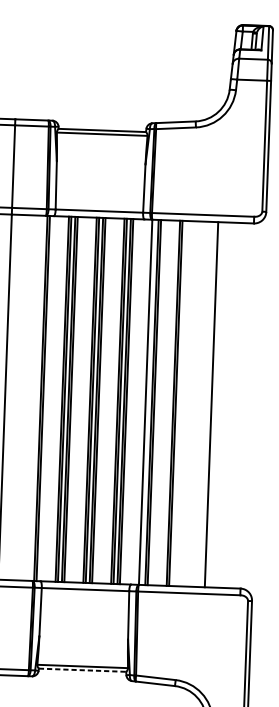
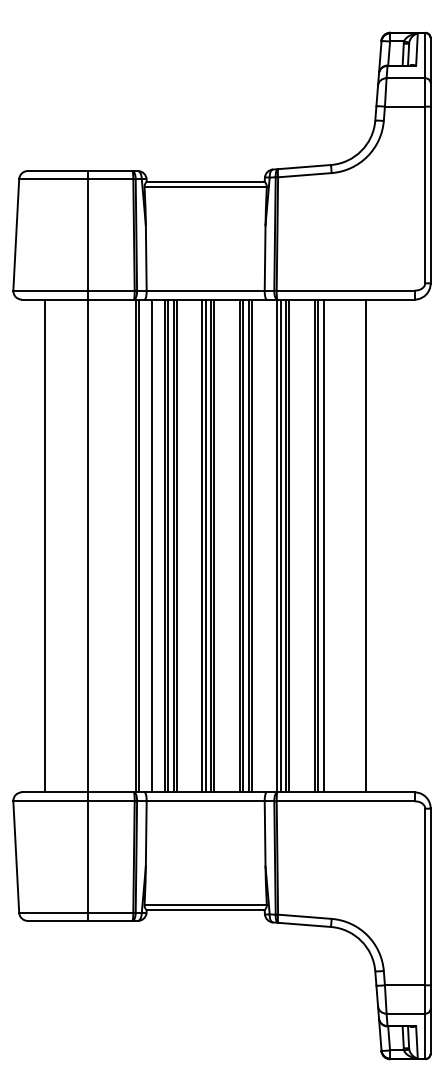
line: (53, 398) -> (152, 545), added
line: (147, 402) -> (280, 545), added
line: (179, 403) -> (323, 545), added
line: (82, 670) -> (205, 910), dashed -> solid

